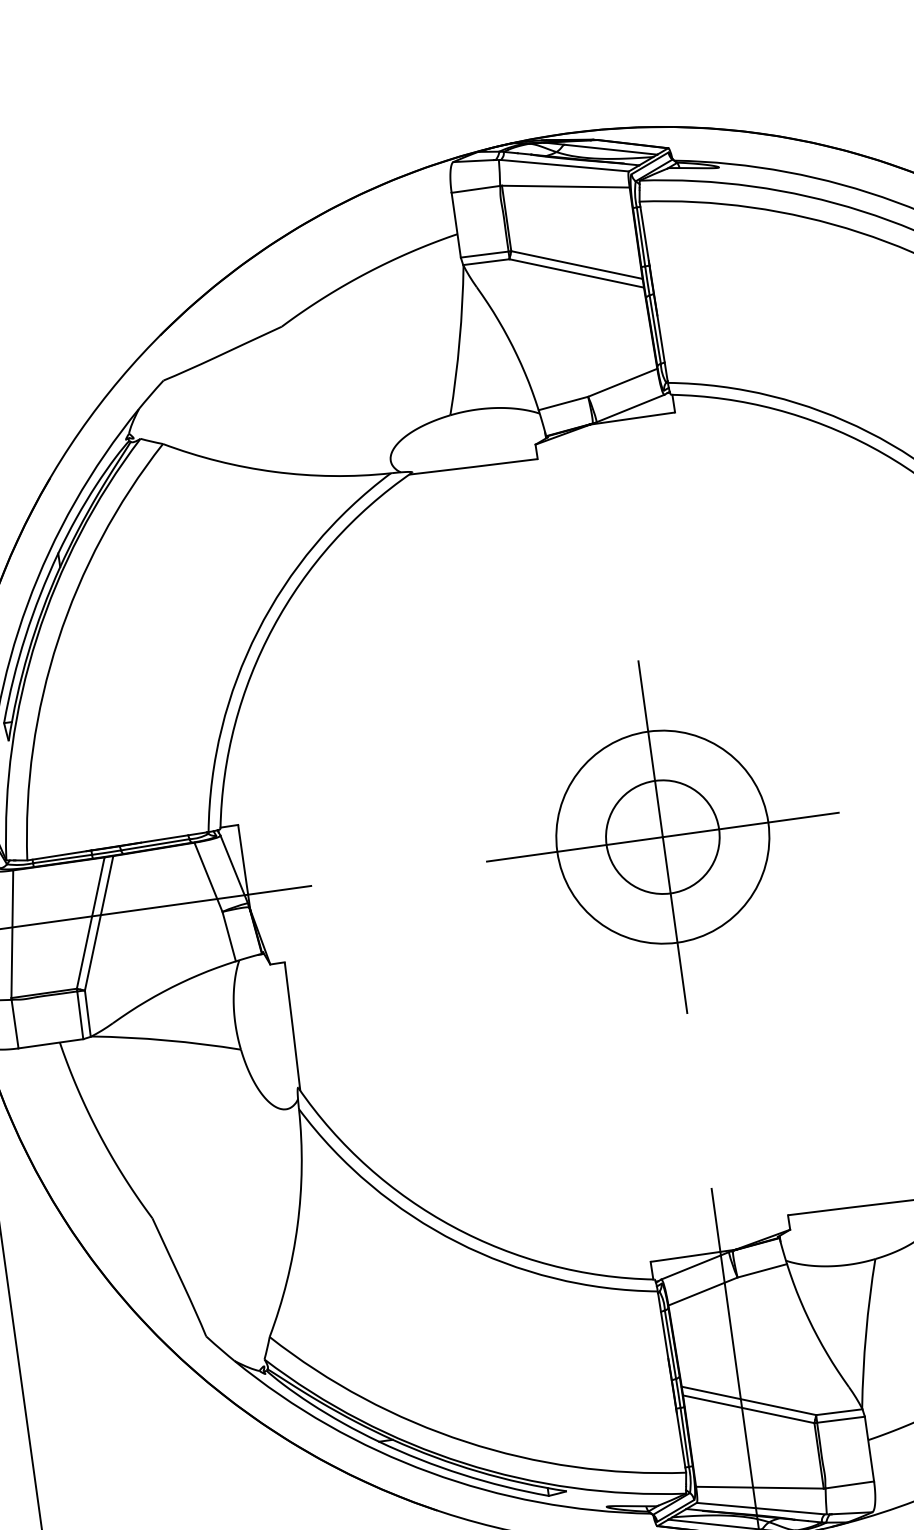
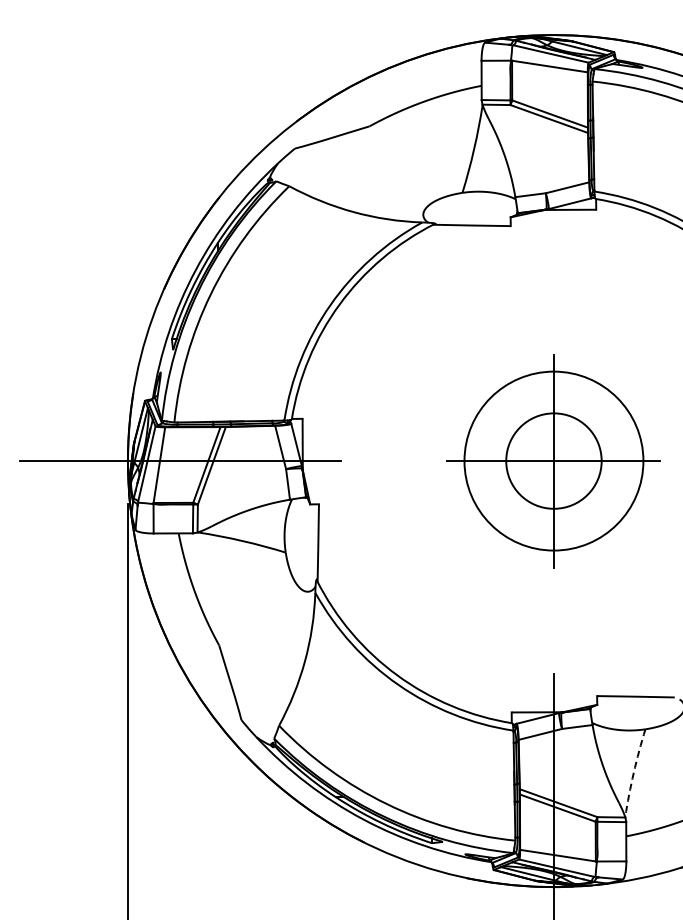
circle: (662, 837) -> (553, 461), size x1.4
circle: (662, 837) -> (553, 461), size x1.4
arc: (865, 1333) -> (633, 772), solid -> dashed

